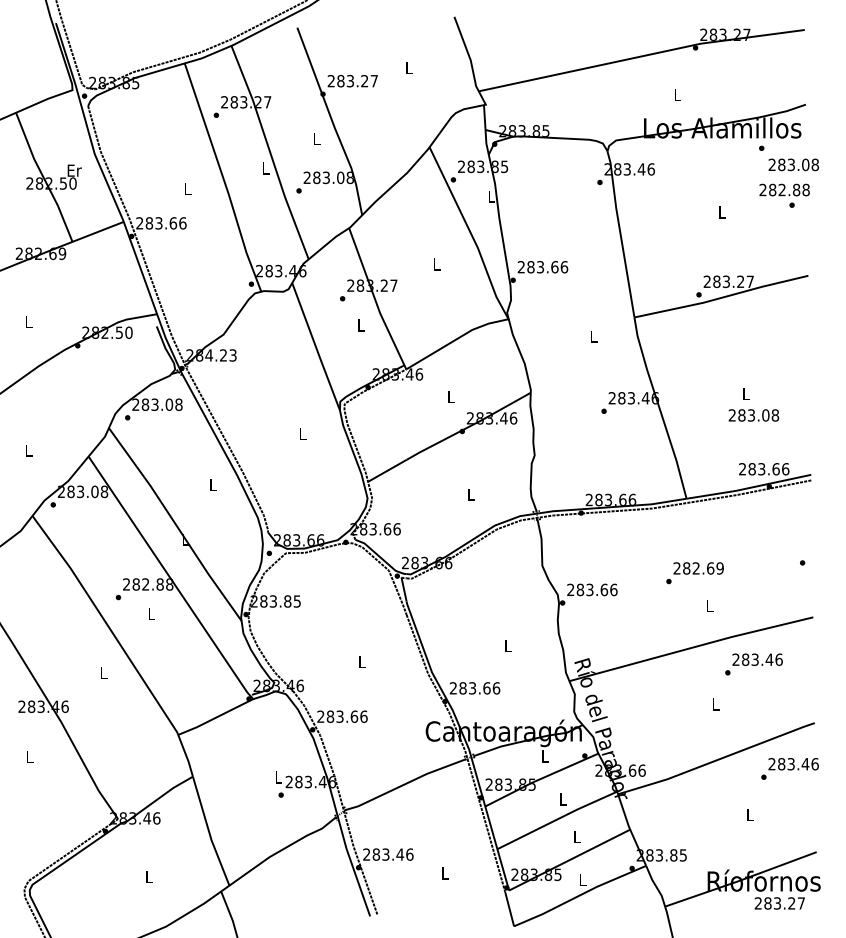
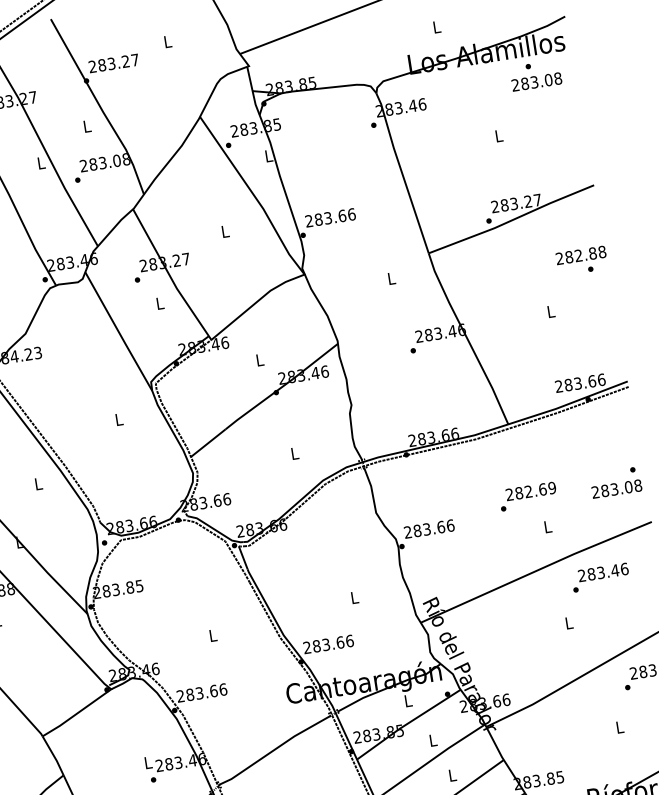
text: (793, 164) -> (536, 81), moved
text: (784, 195) -> (581, 260), moved
text: (753, 415) -> (616, 489), moved

